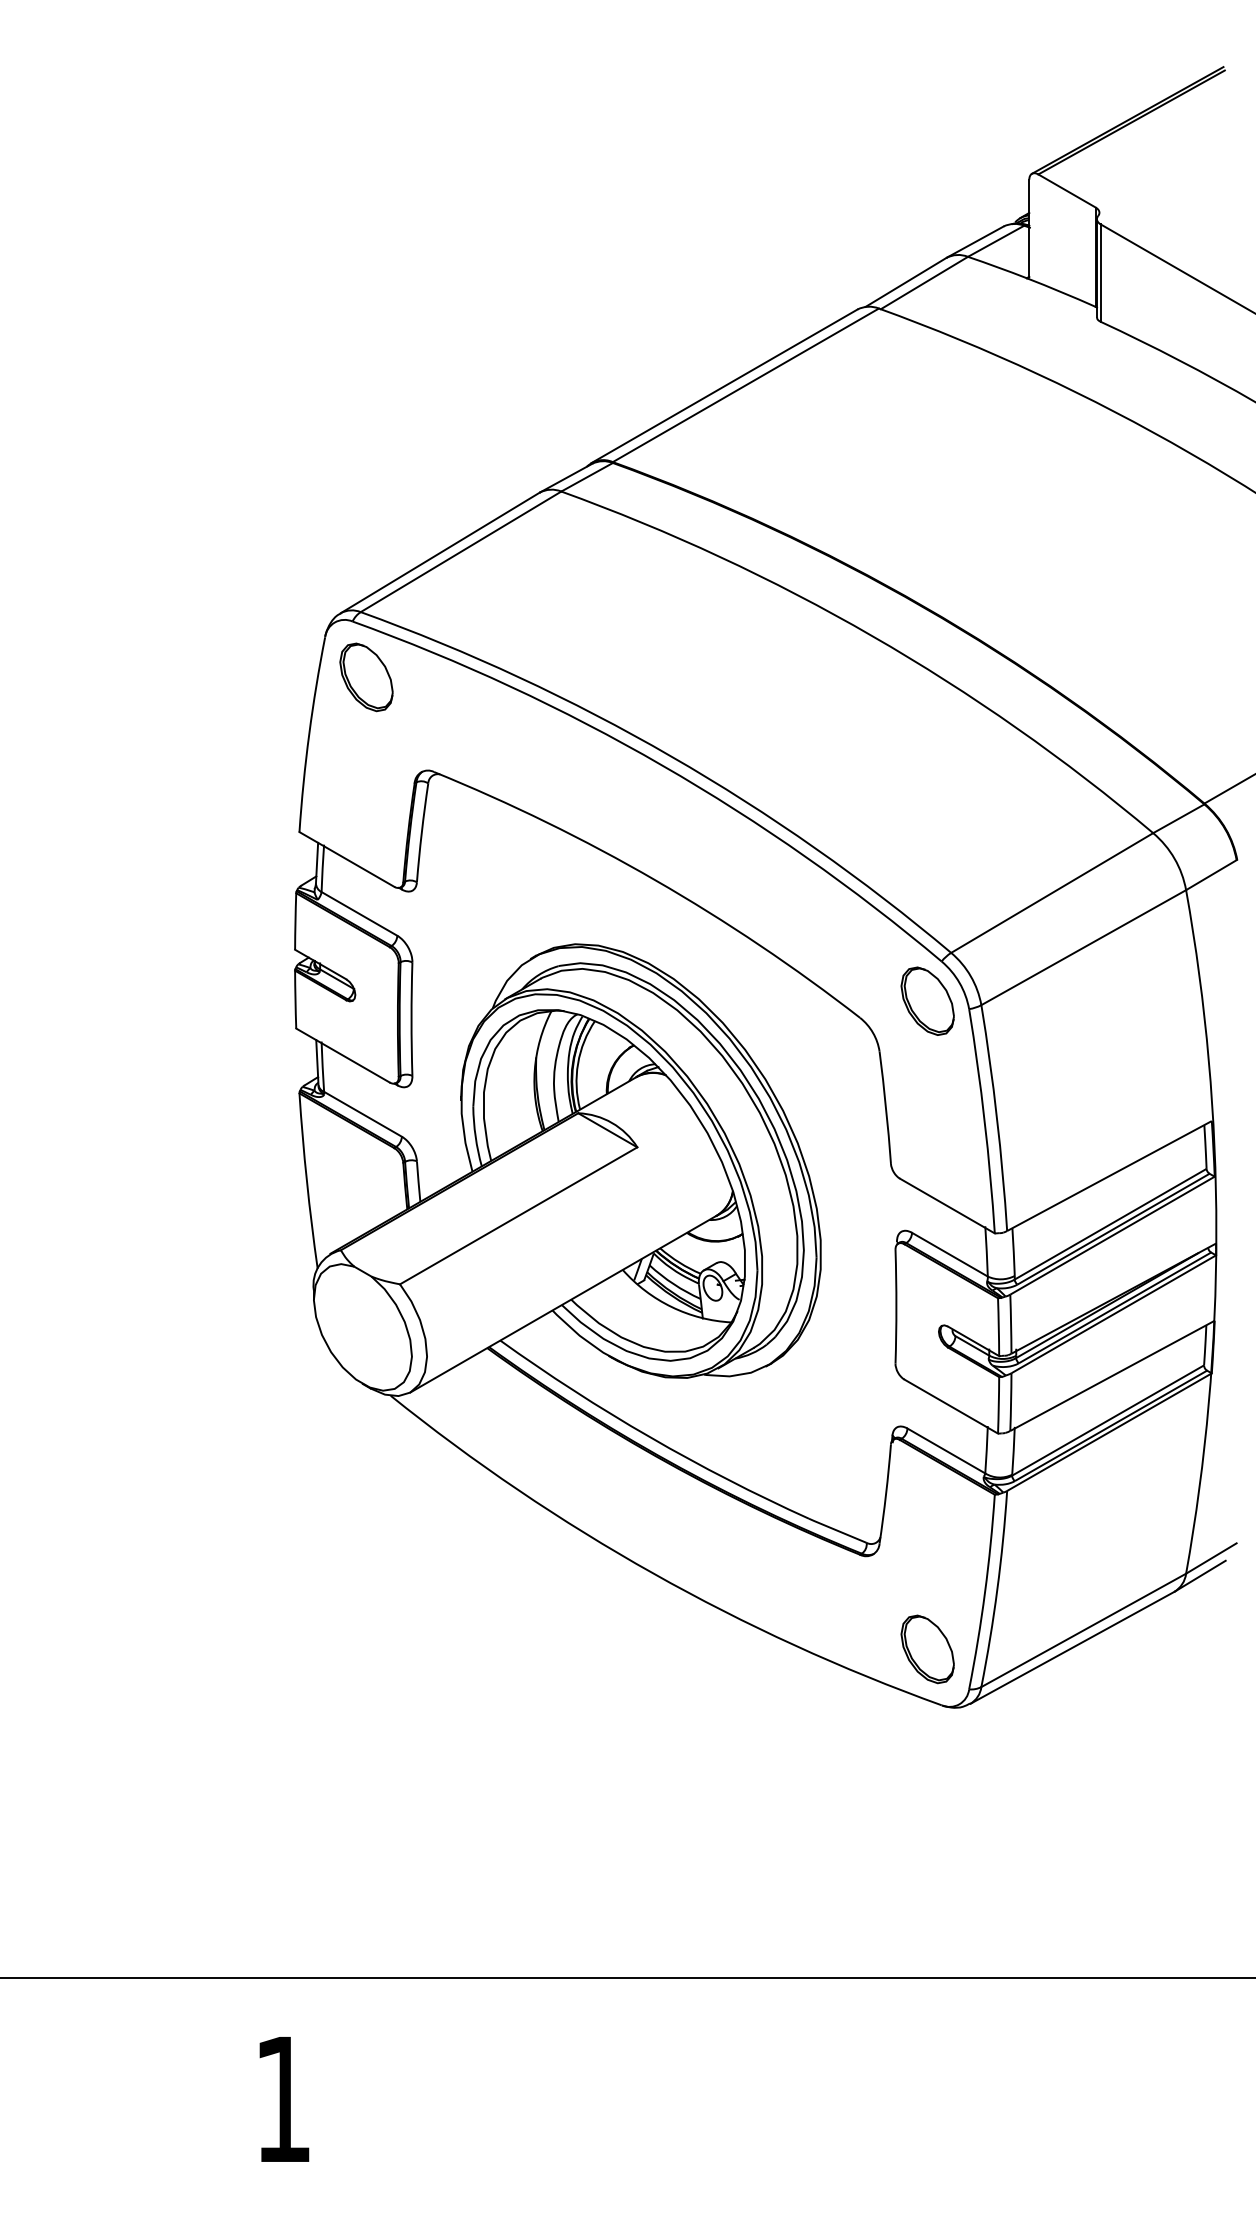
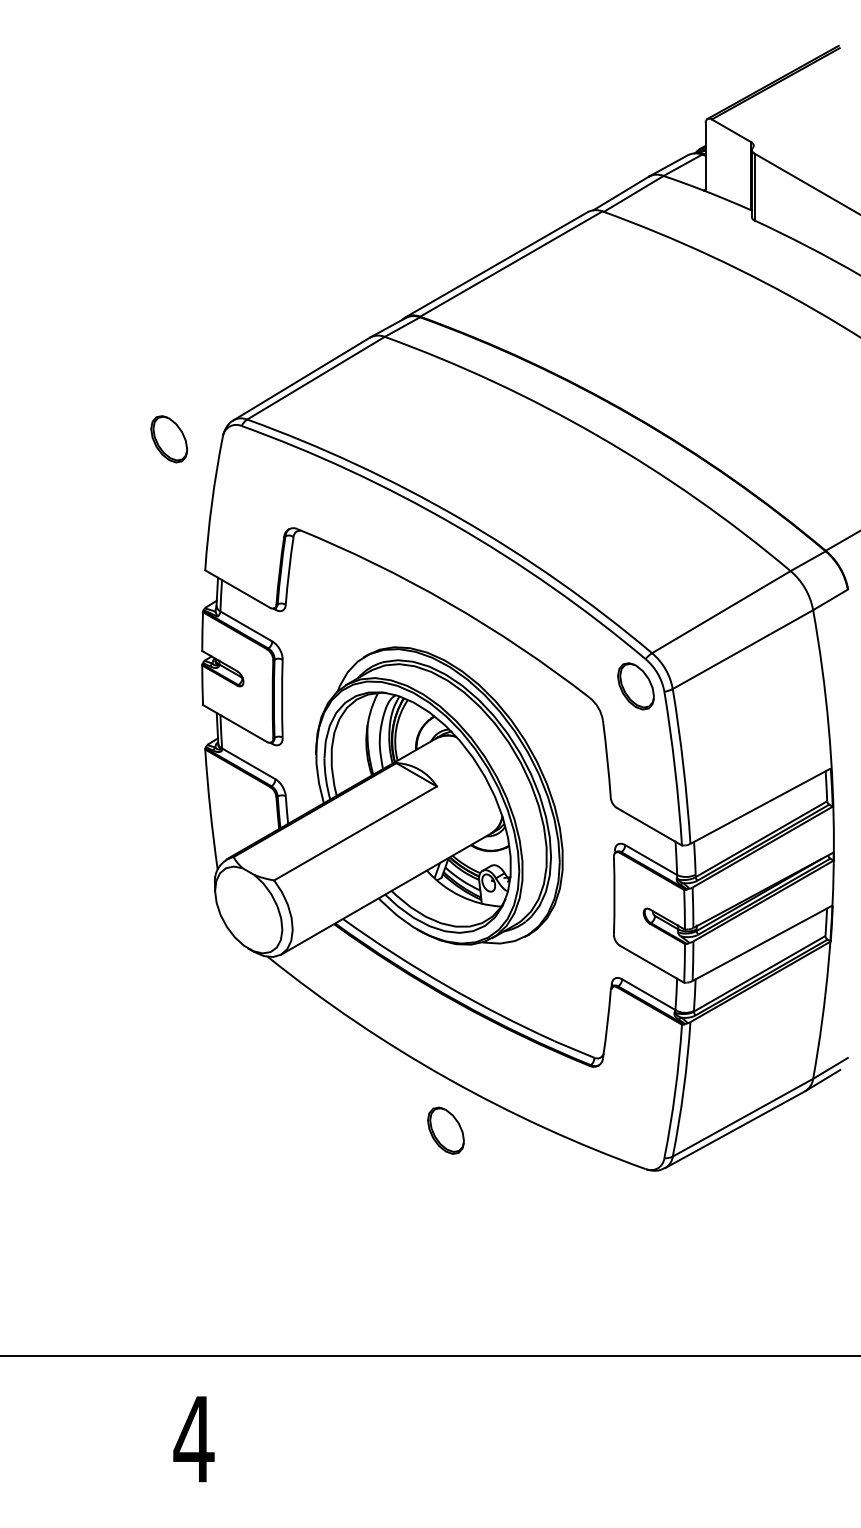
part: (366, 677) -> (169, 439), moved
part: (926, 1649) -> (445, 1130), moved
text: (282, 2099) -> (193, 1439), 1 -> 4

